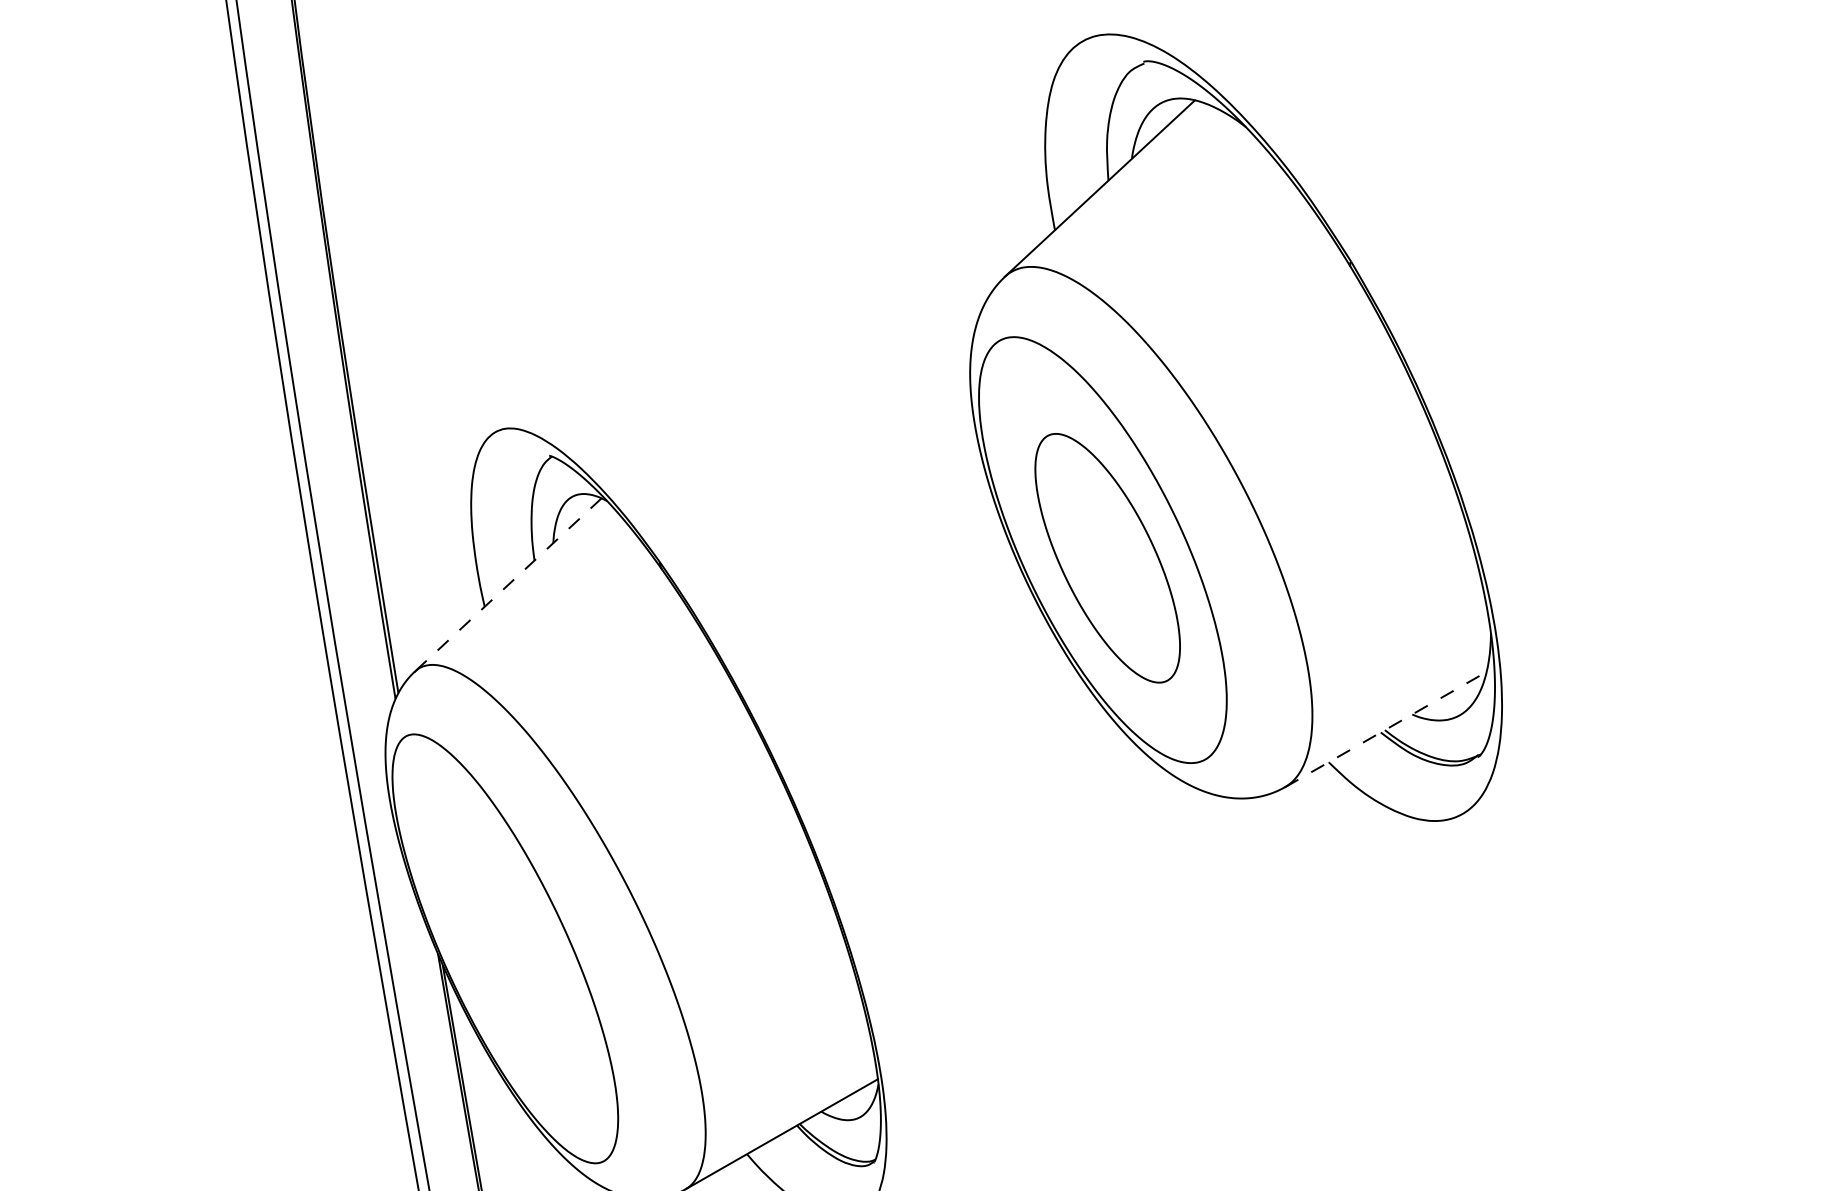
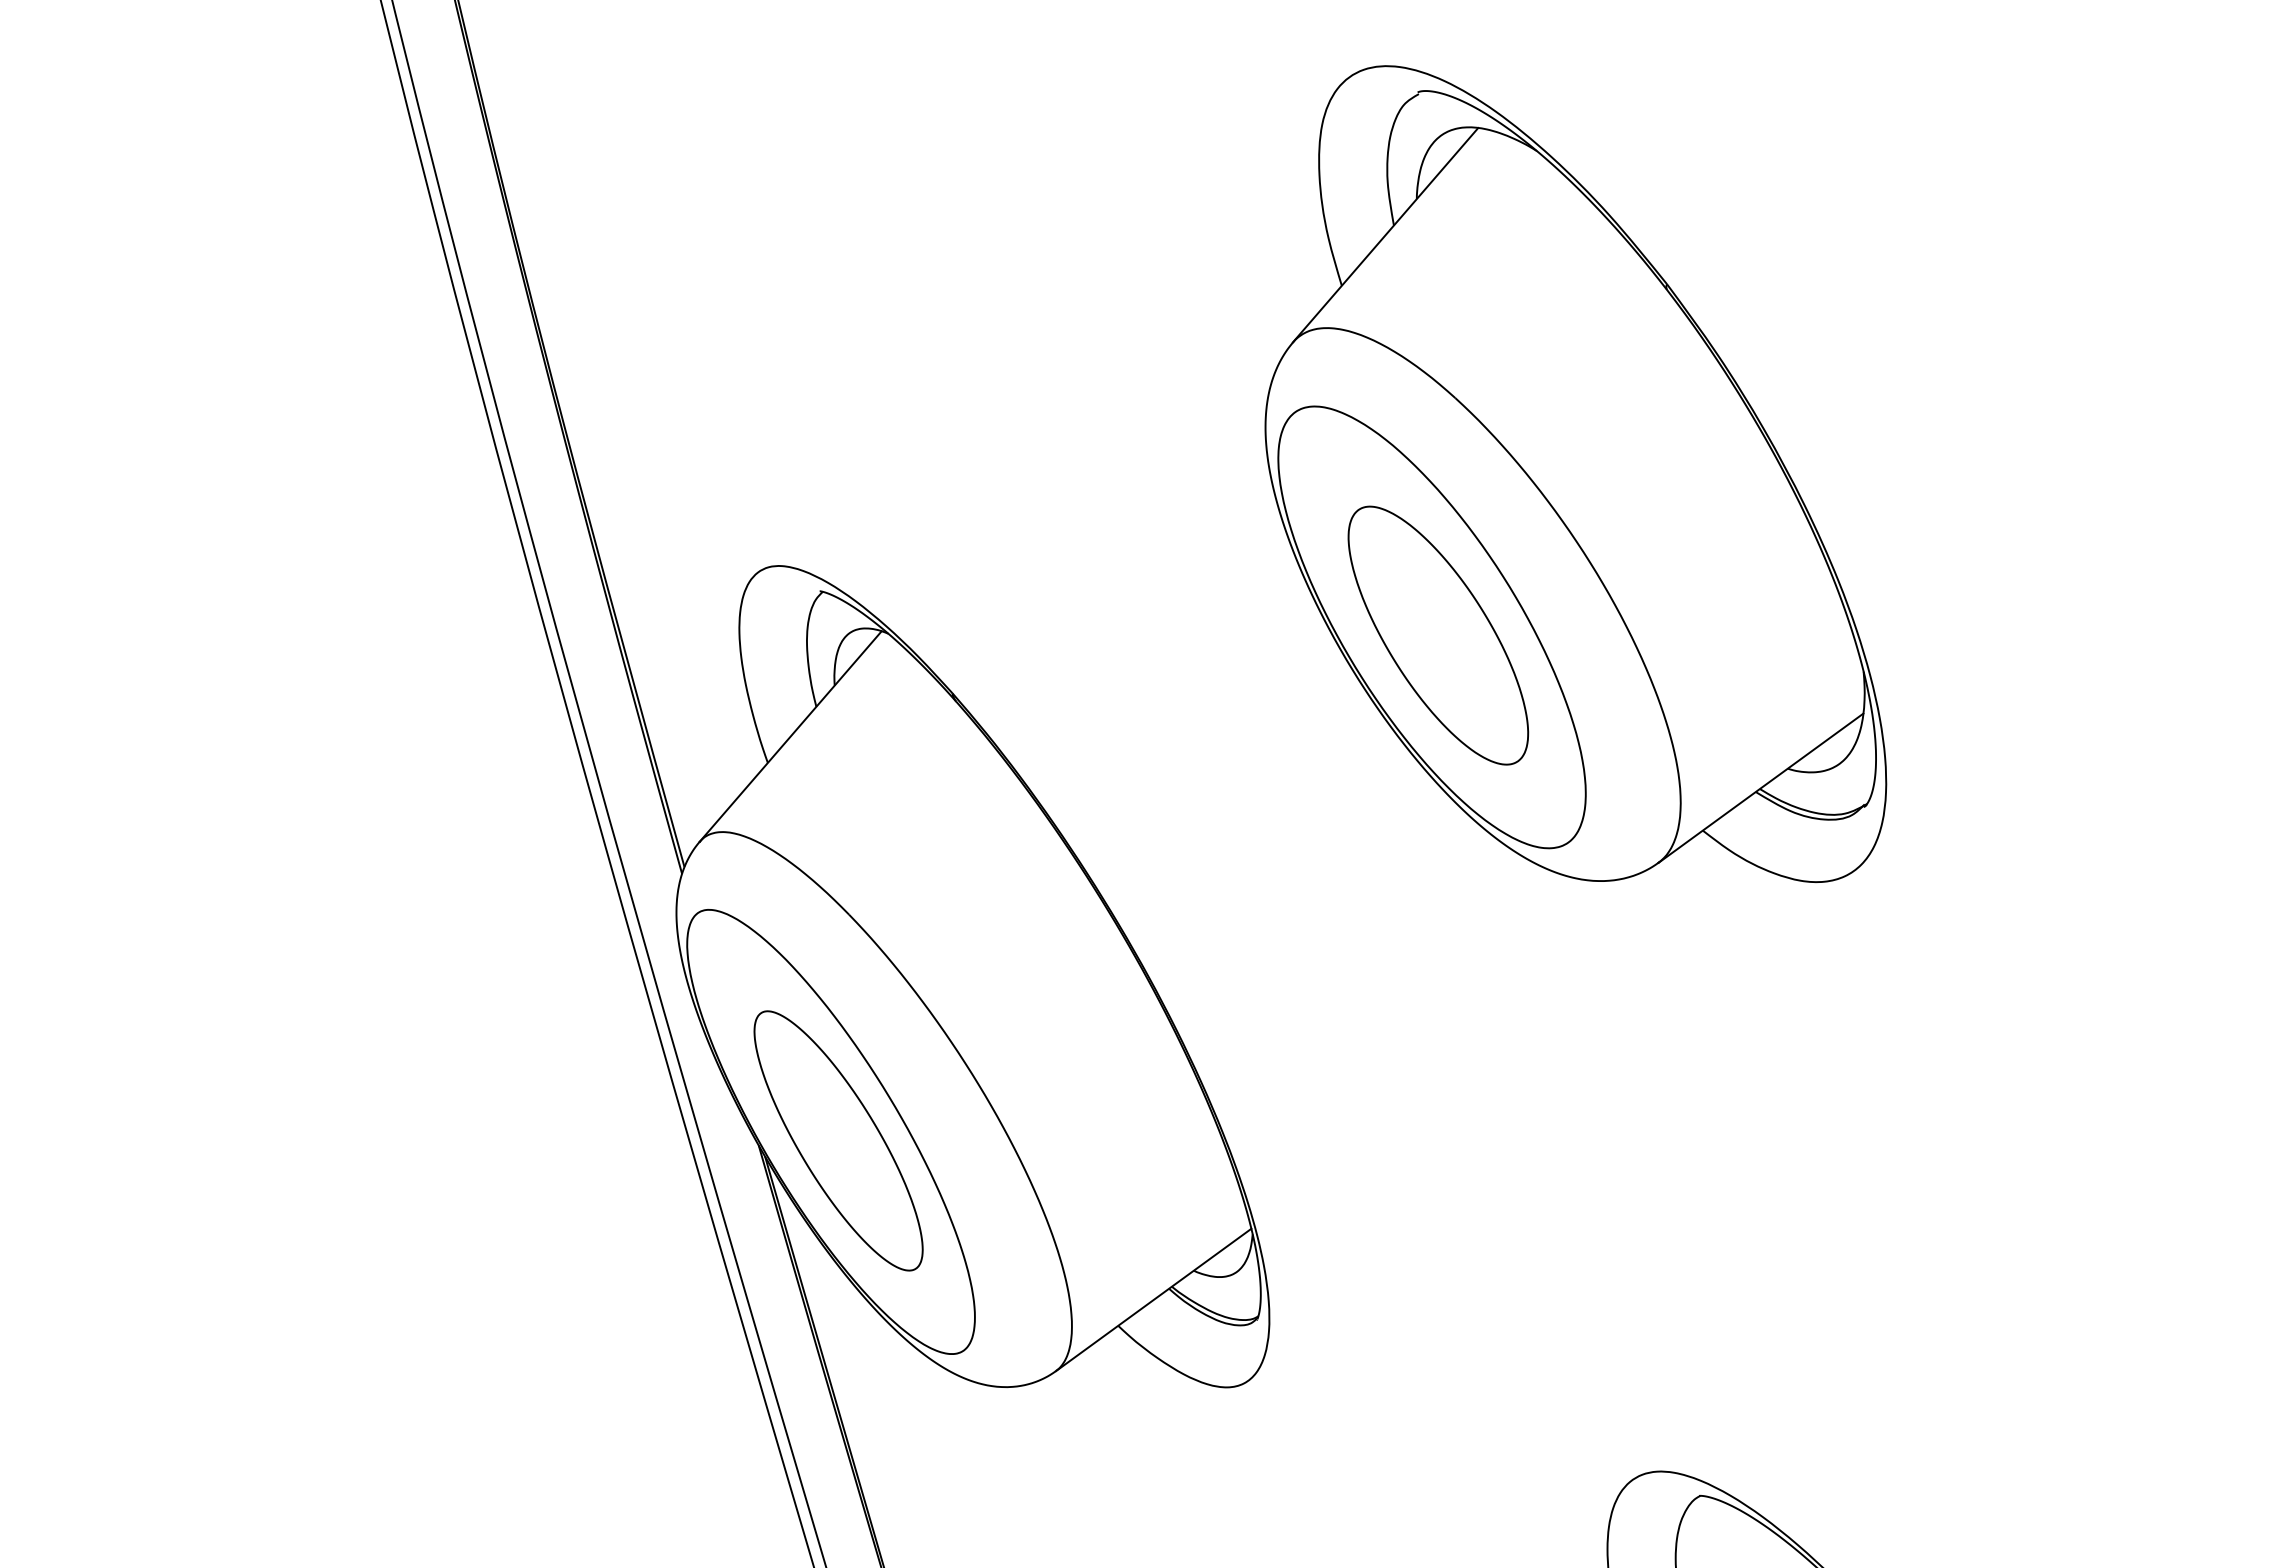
line: (508, 584) -> (790, 736), dashed -> solid
line: (1386, 729) -> (1761, 788), dashed -> solid
part: (511, 957) -> (838, 1140), added

